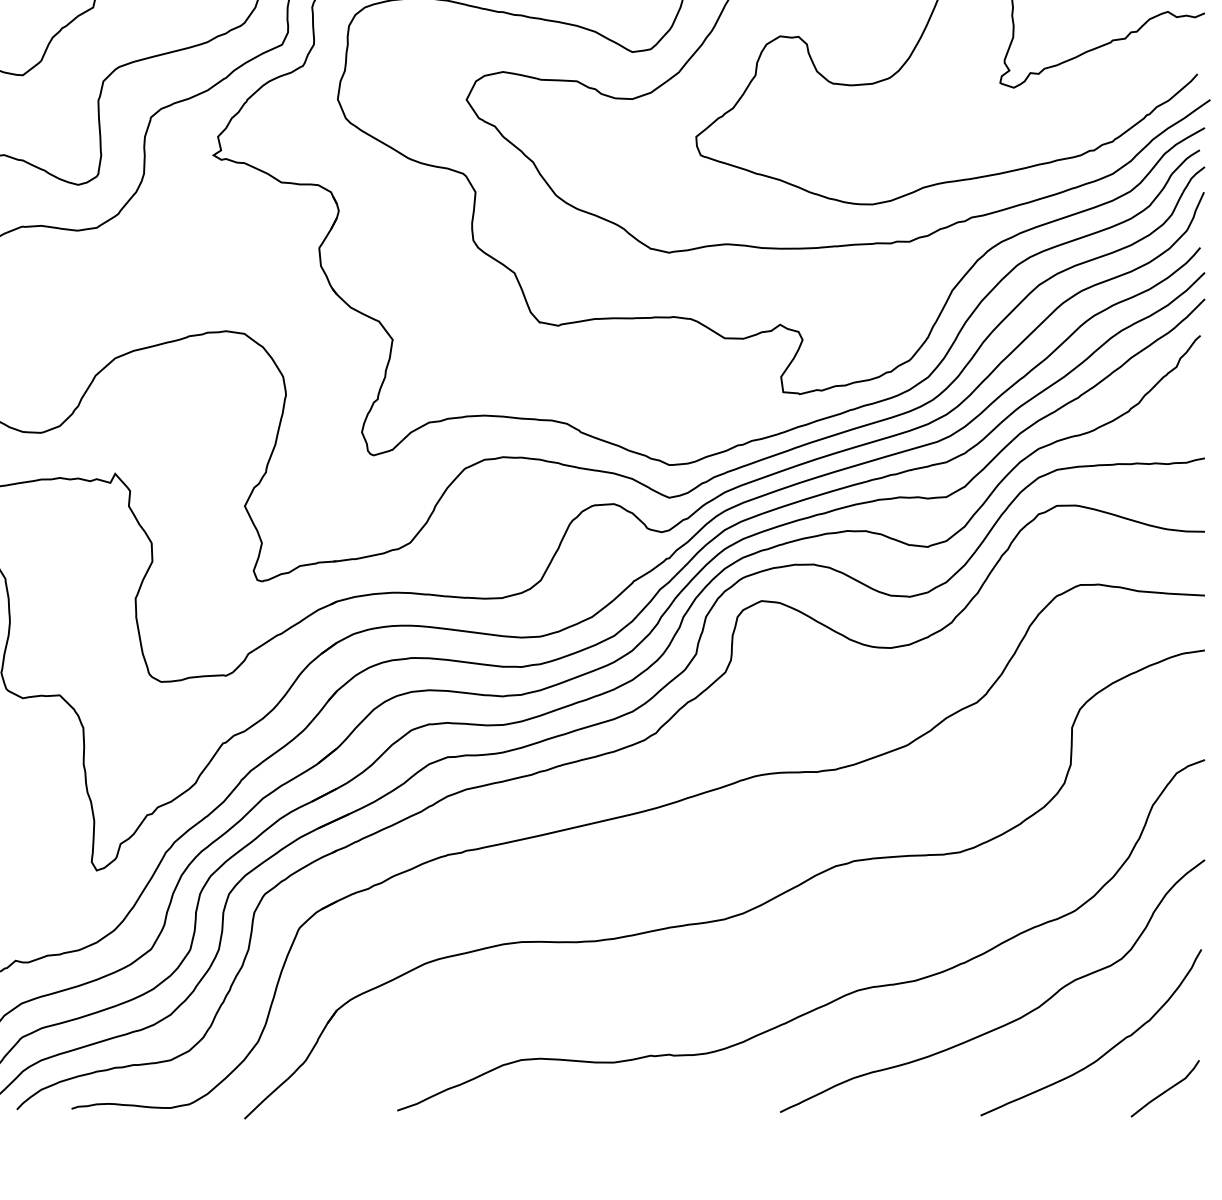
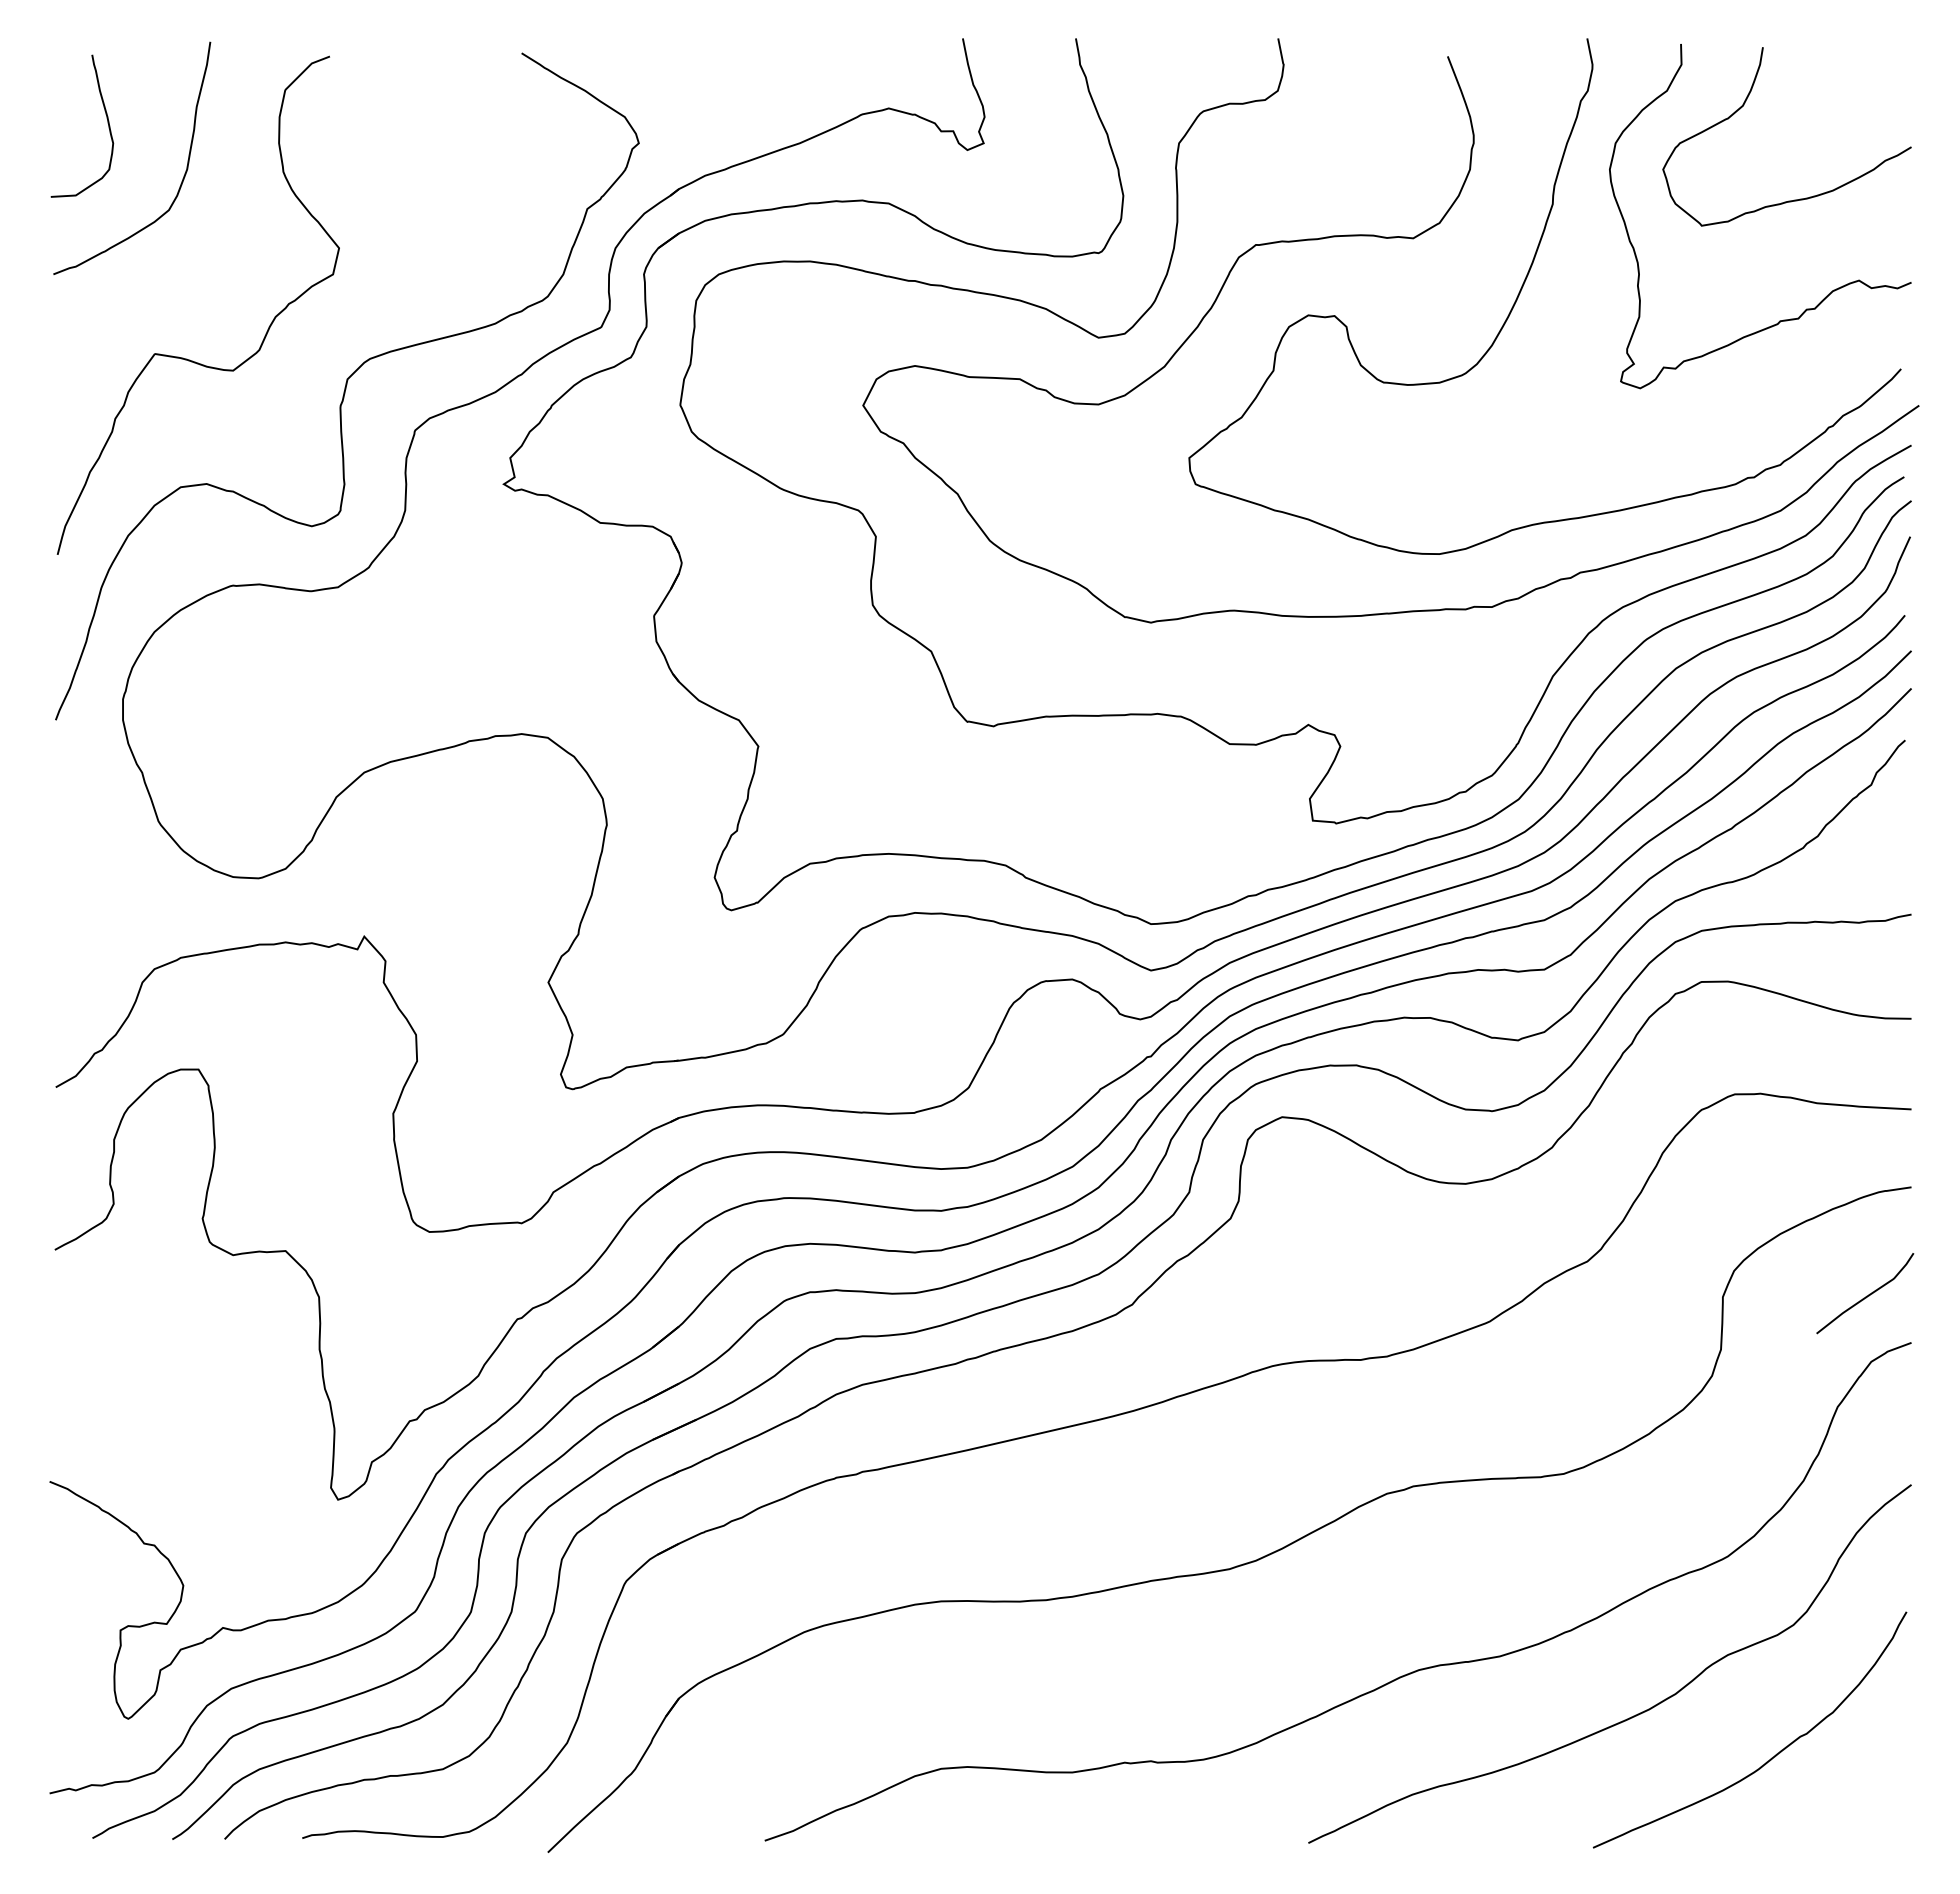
curve: (1166, 1090) -> (1866, 1295), moved

